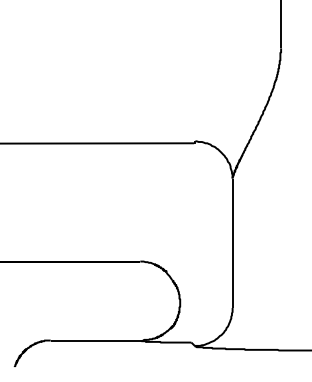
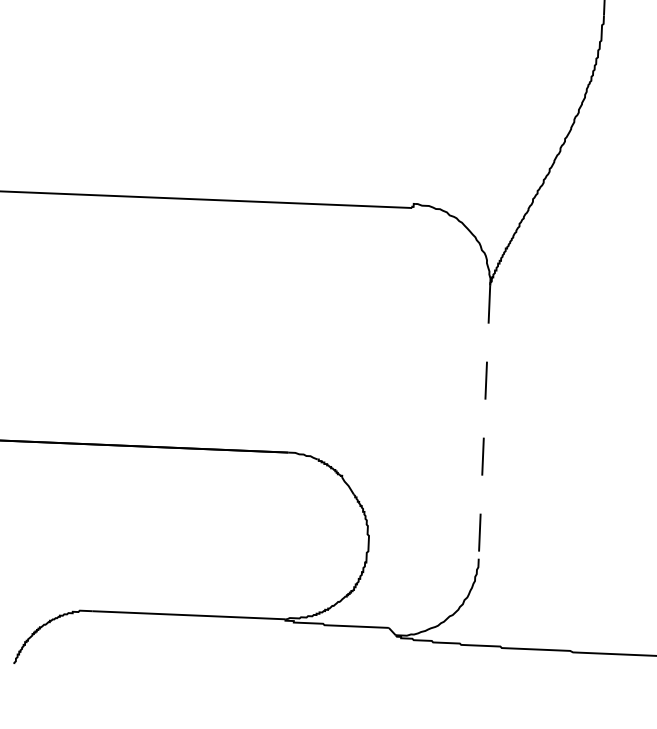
line: (232, 243) -> (484, 422), solid -> dashed

